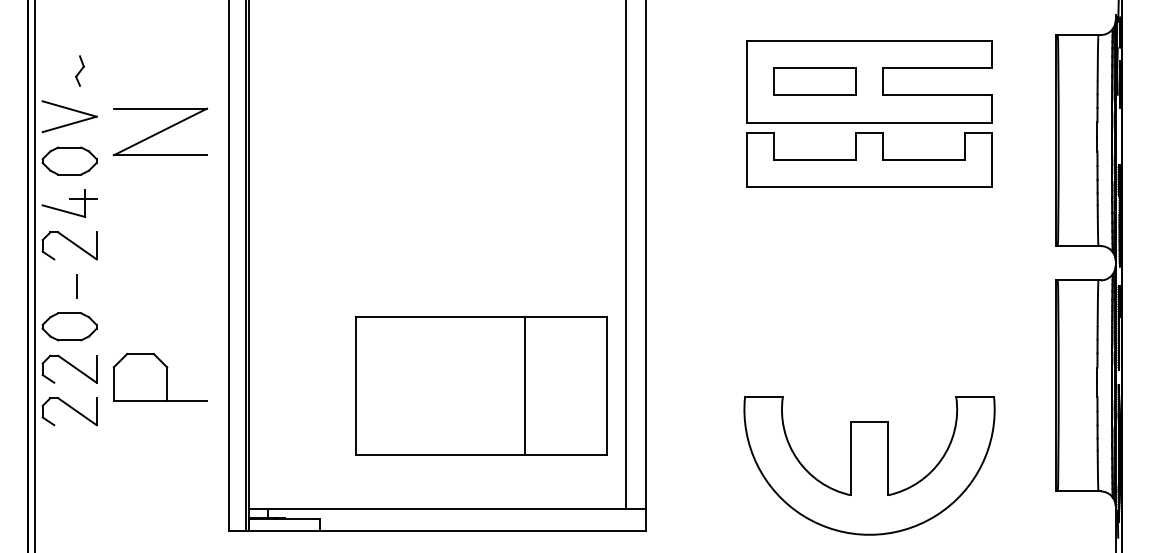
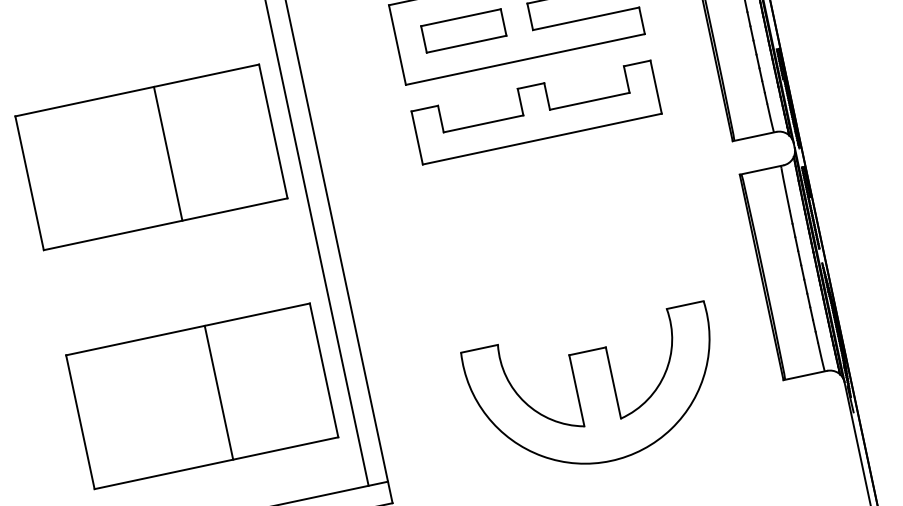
part: (481, 140) -> (151, 157), added
part: (869, 159) -> (536, 112), moved
line: (524, 385) -> (218, 392), moved

